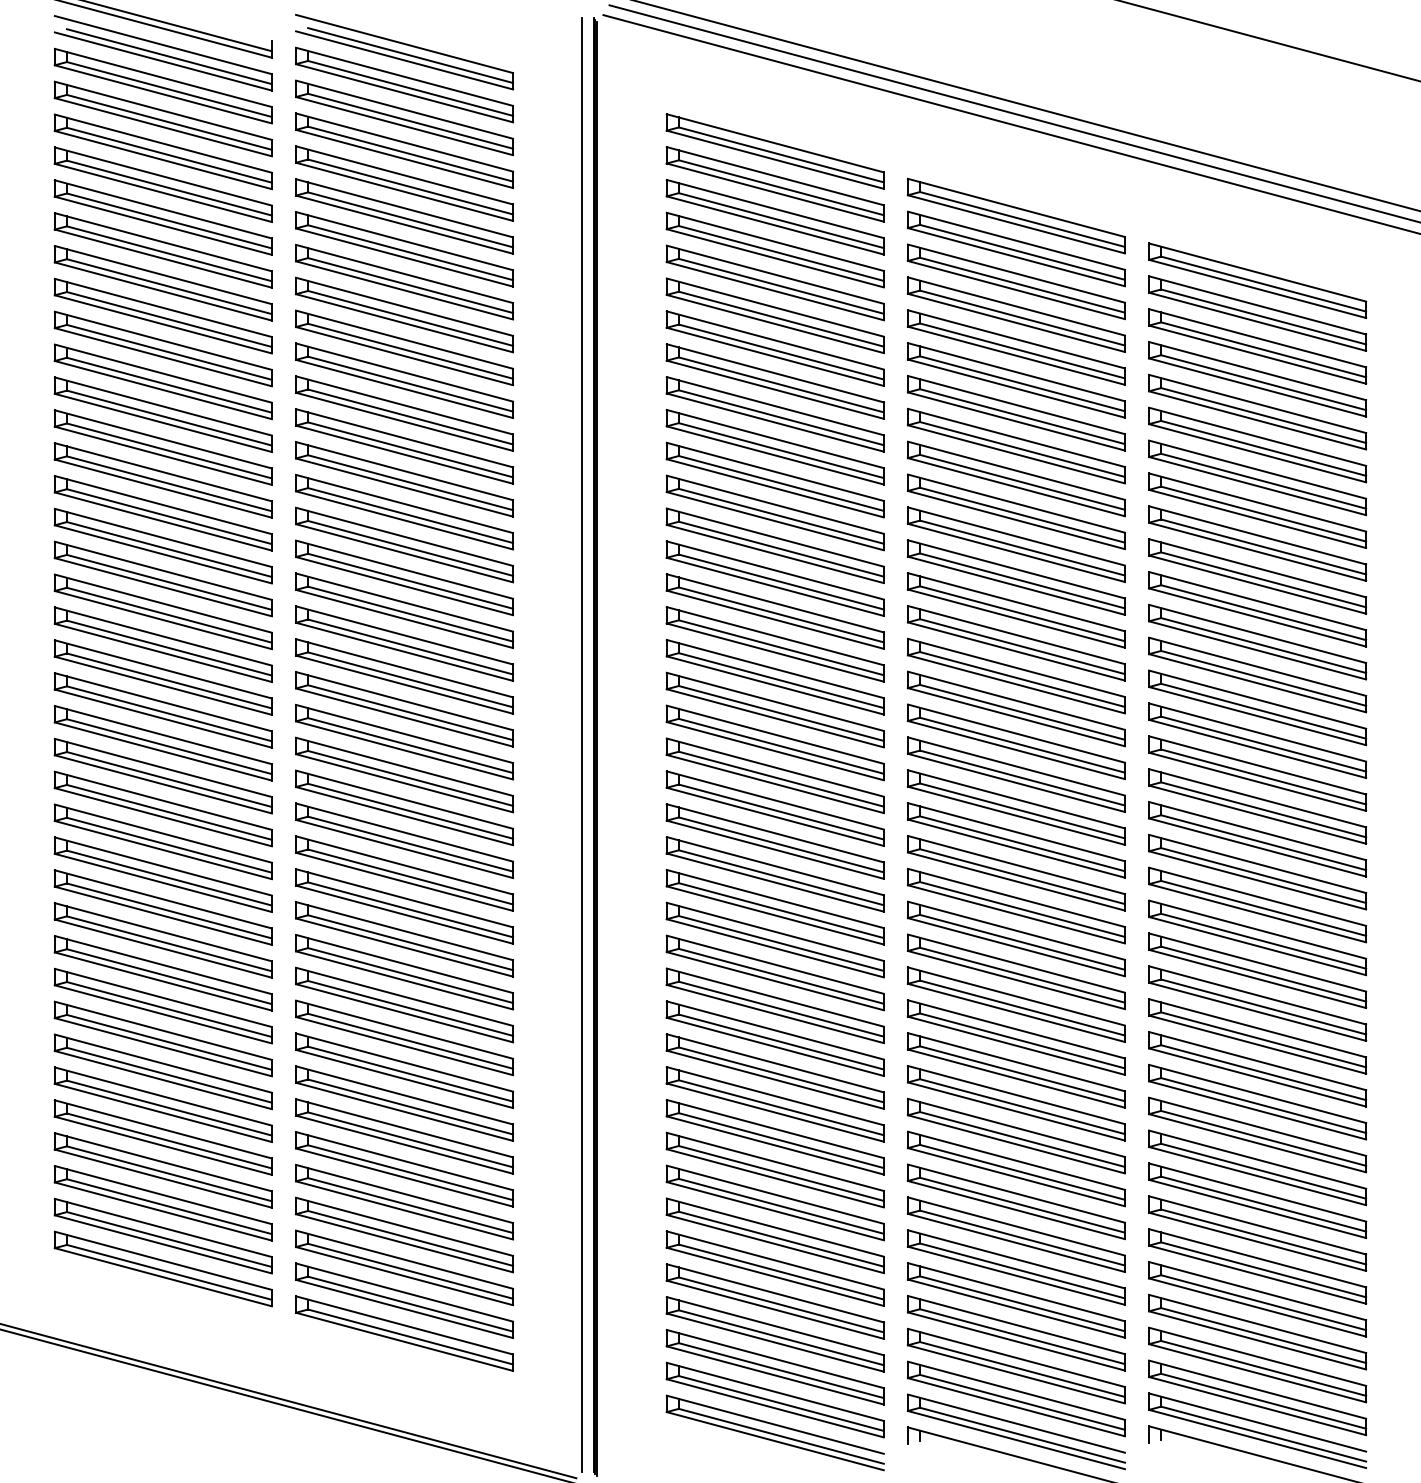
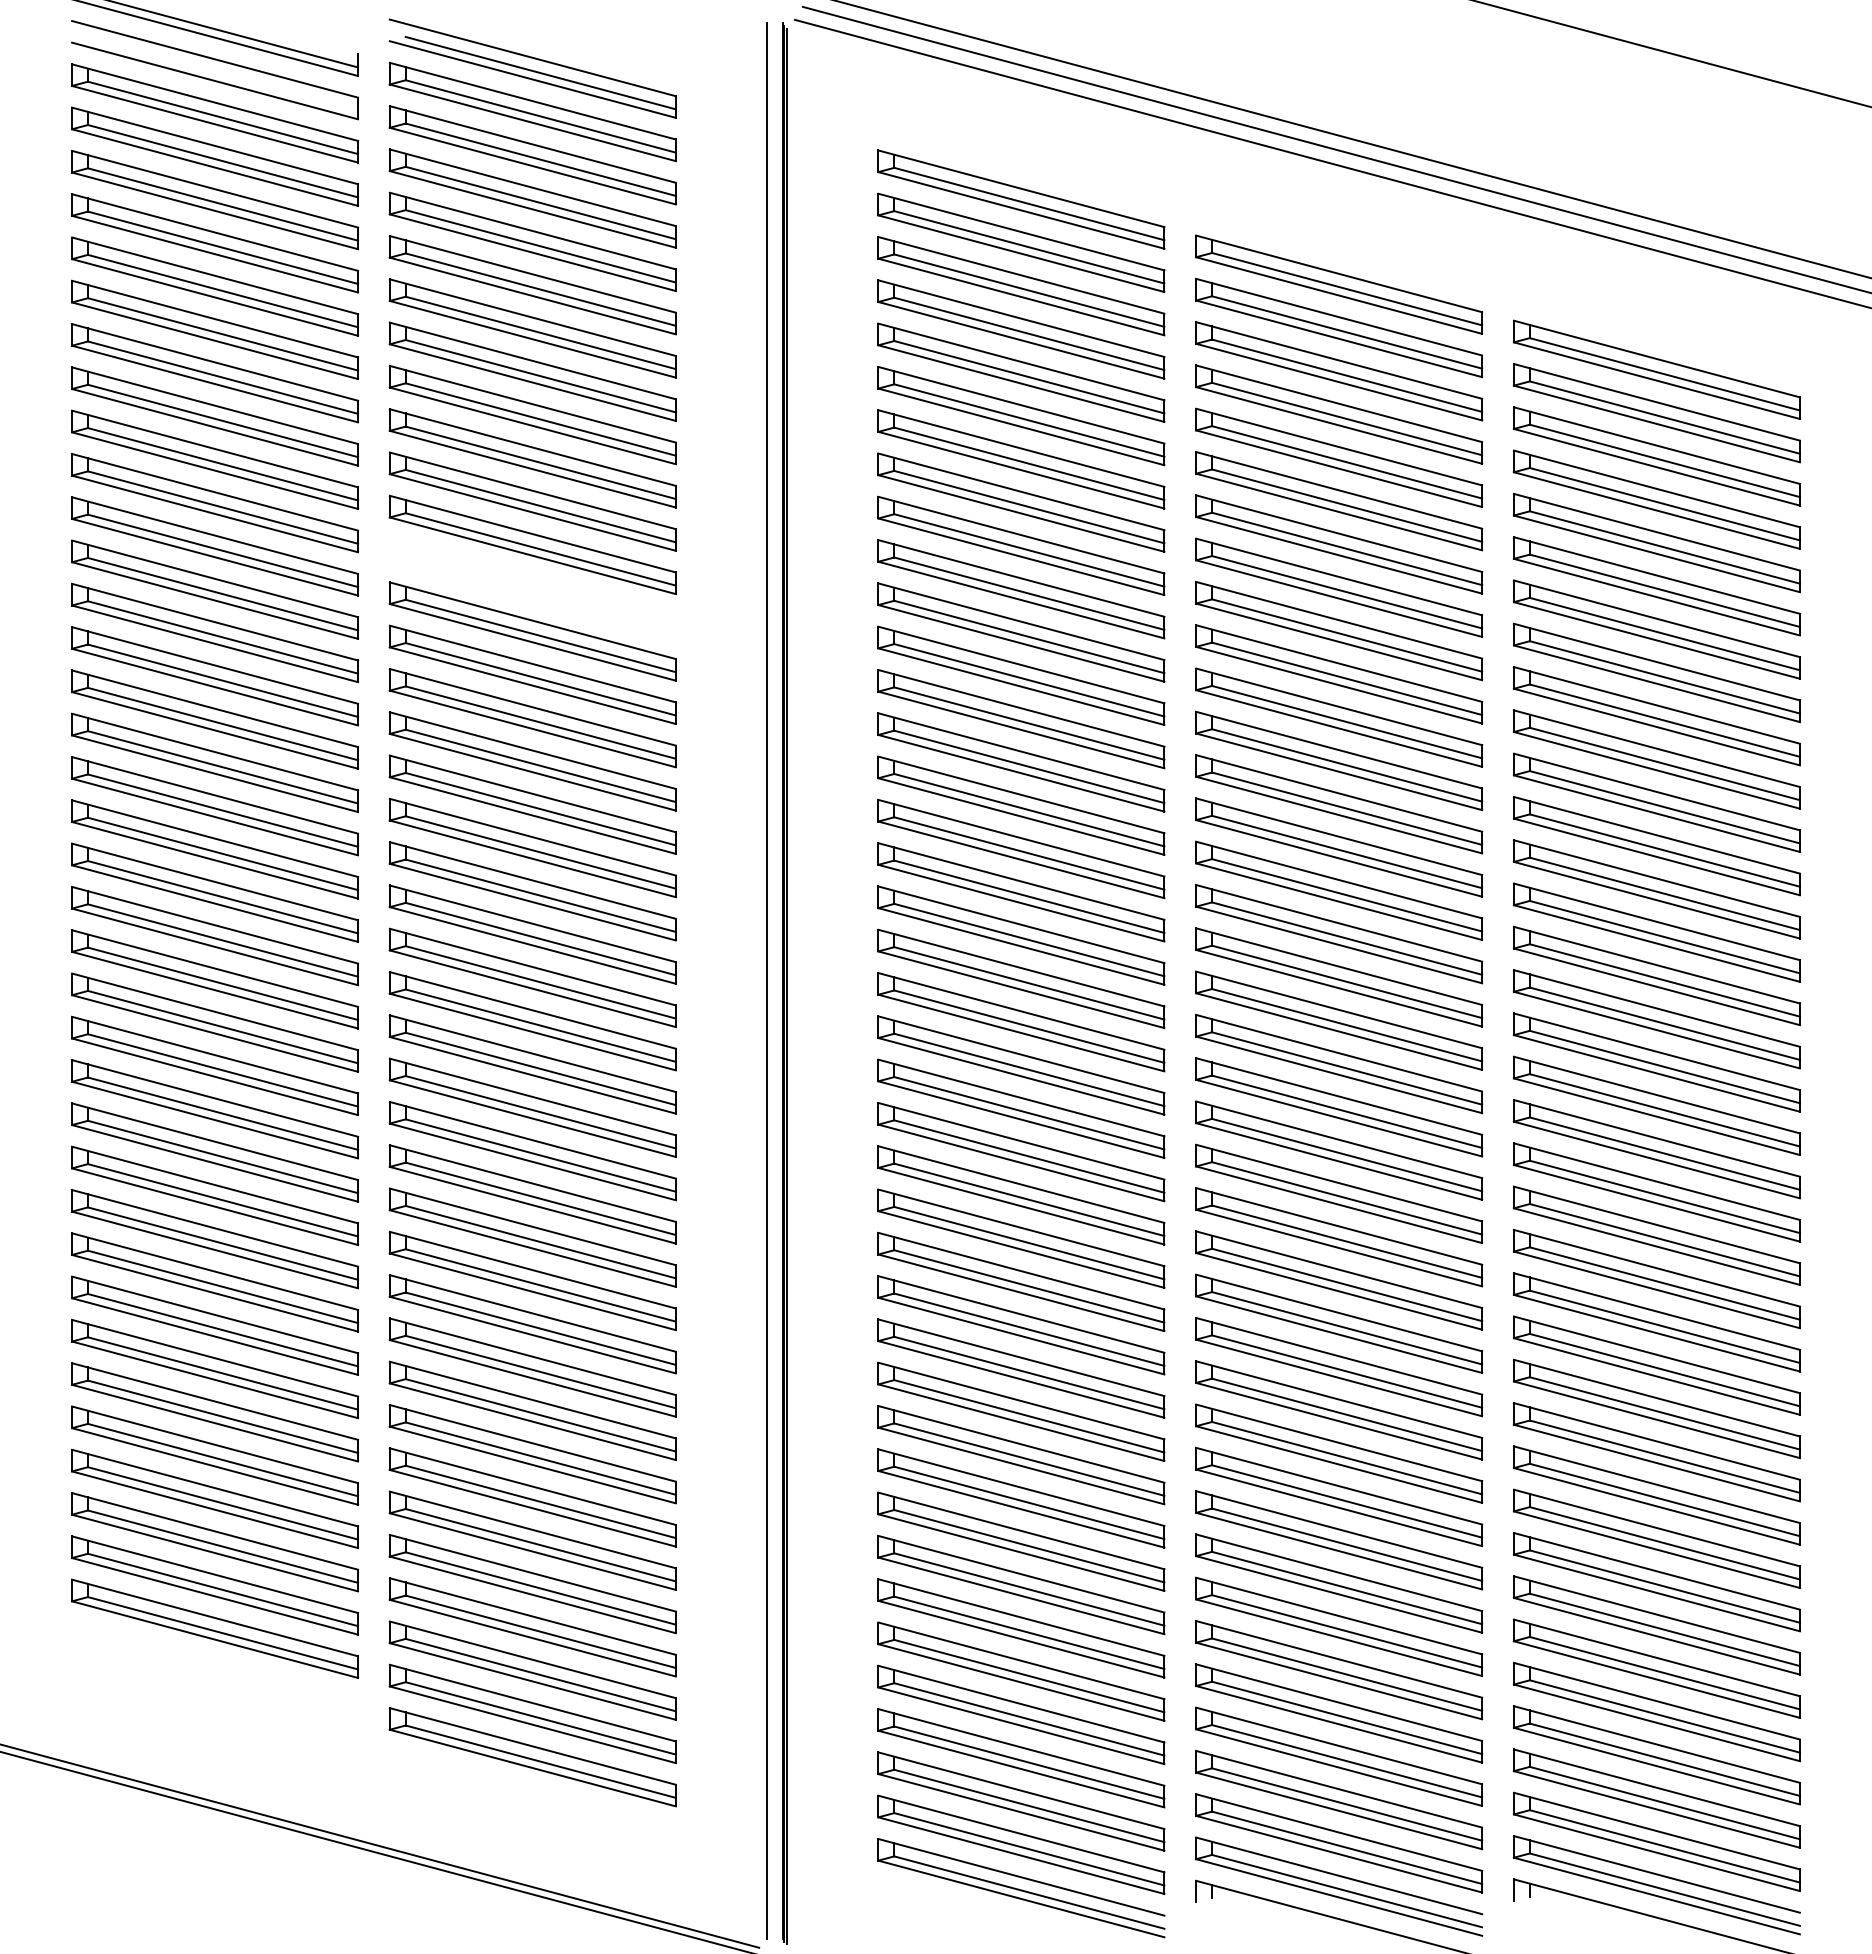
line: (169, 56) -> (222, 74), removed
part: (404, 446) -> (532, 588), removed
part: (162, 1269) -> (214, 1672), removed

